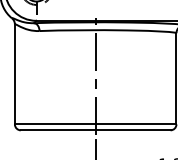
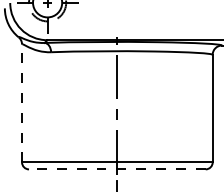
line: (15, 74) -> (22, 103), solid -> dashed
line: (94, 130) -> (116, 169), solid -> dashed

